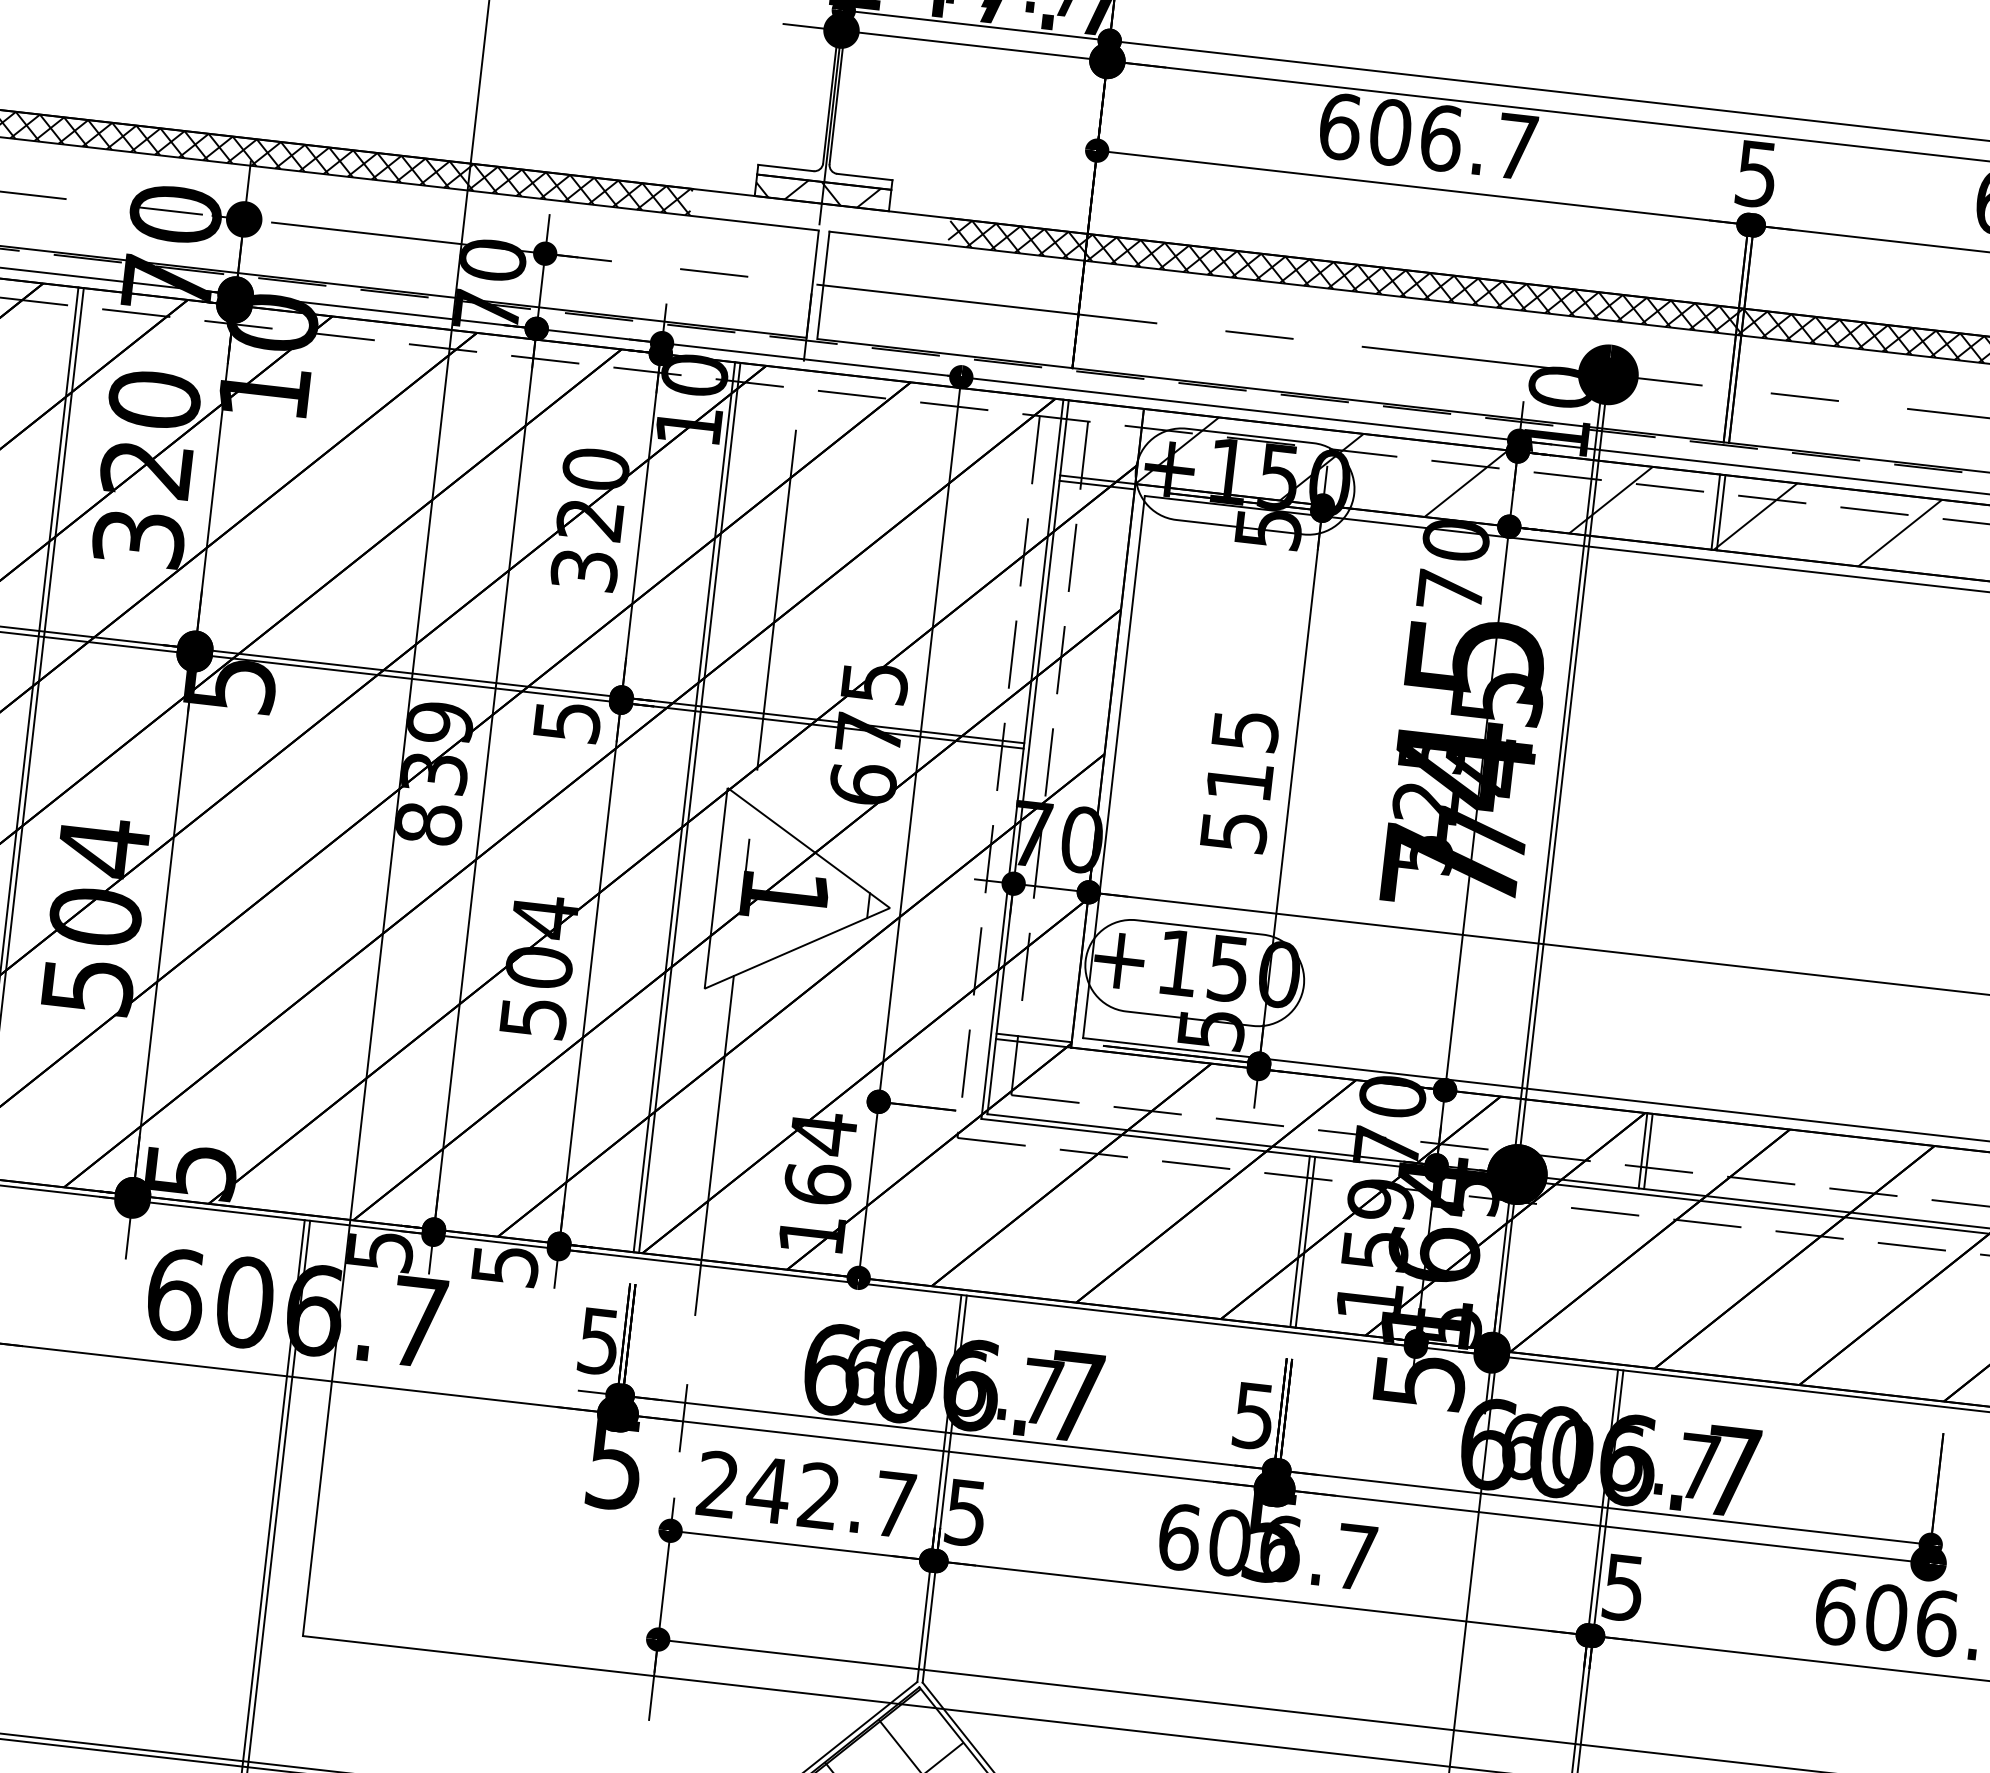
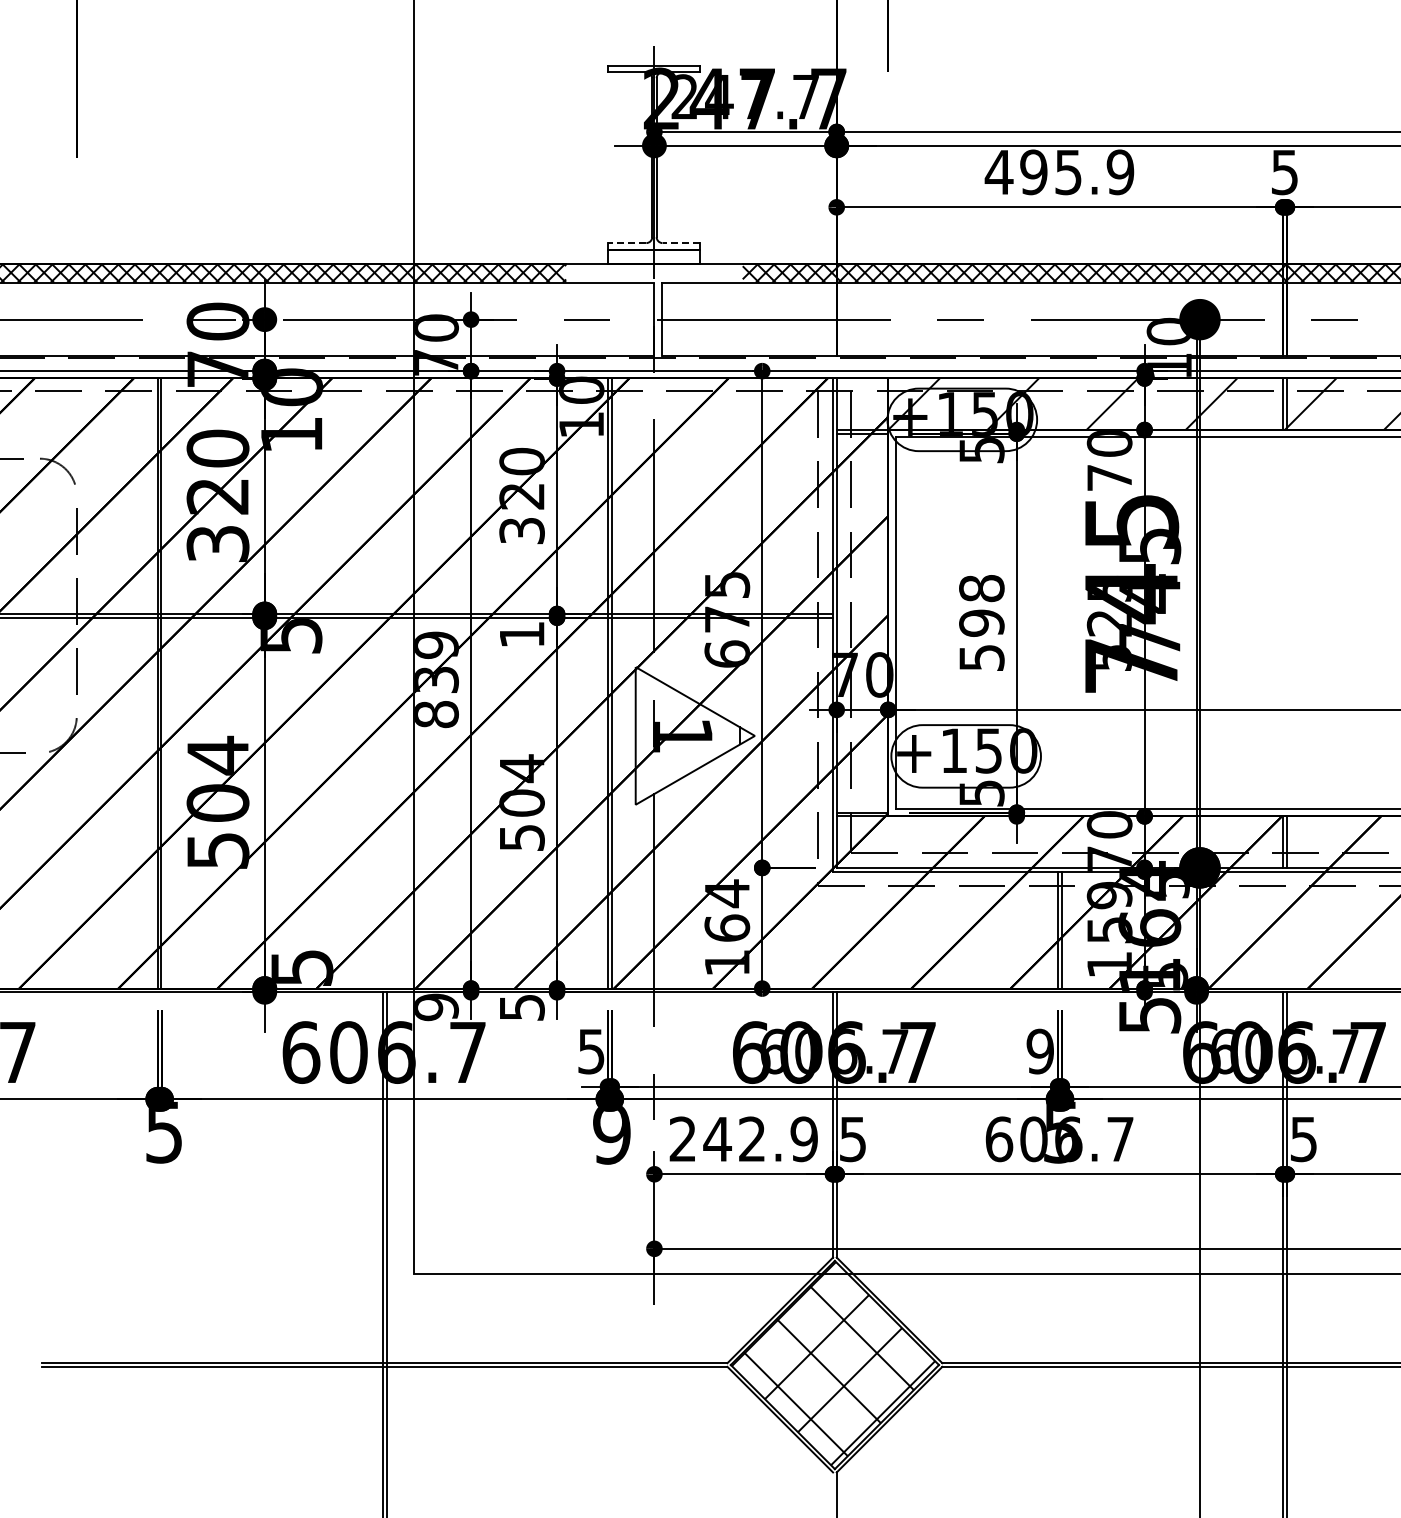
text: (1427, 136) -> (1059, 172), 606.7 -> 495.9
line: (785, 168) -> (627, 243), solid -> dashed
line: (864, 177) -> (681, 243), solid -> dashed
hatch: (817, 191) -> (650, 256), removed
text: (567, 721) -> (522, 634), 5 -> 1
text: (1242, 755) -> (981, 605), 515 -> 598
text: (380, 1251) -> (436, 1007), 5 -> 9
text: (1252, 1415) -> (1039, 1051), 5 -> 9
text: (614, 1464) -> (611, 1133), 5 -> 9
text: (893, 1504) -> (803, 1139), 242.7 -> 242.9

